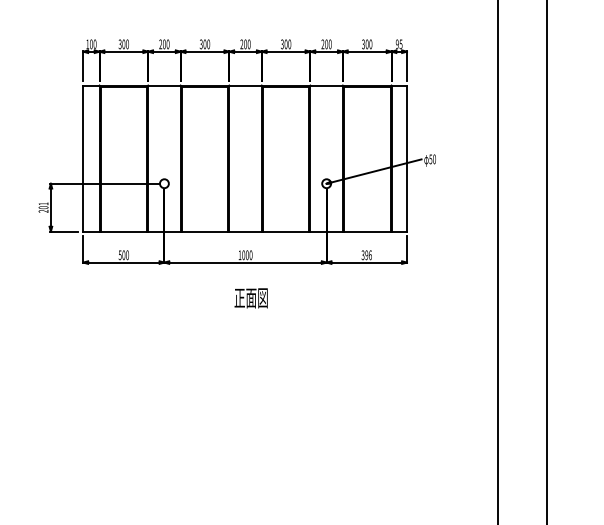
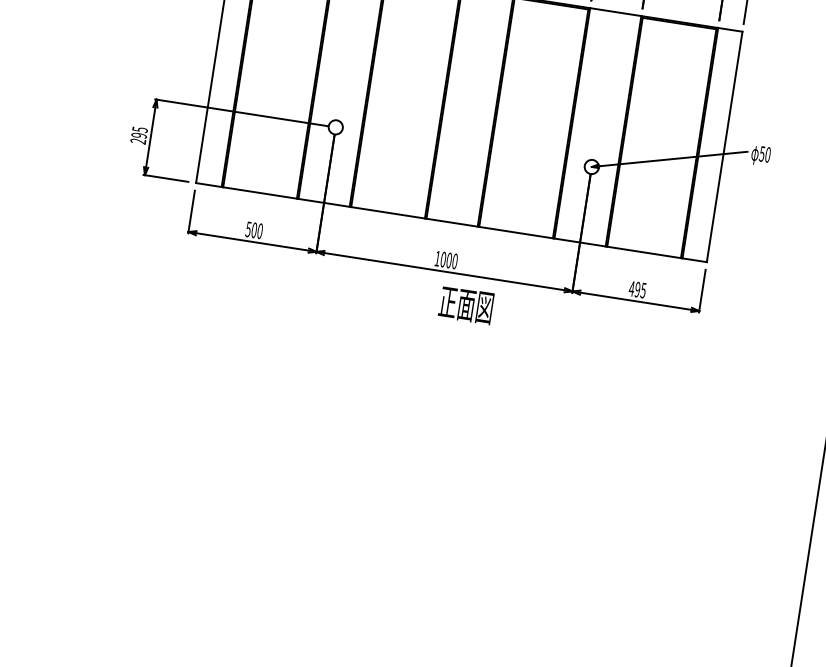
text: (43, 205) -> (139, 132), 201 -> 295
text: (366, 255) -> (637, 290), 396 -> 495
text: (250, 298) -> (465, 305), moved

